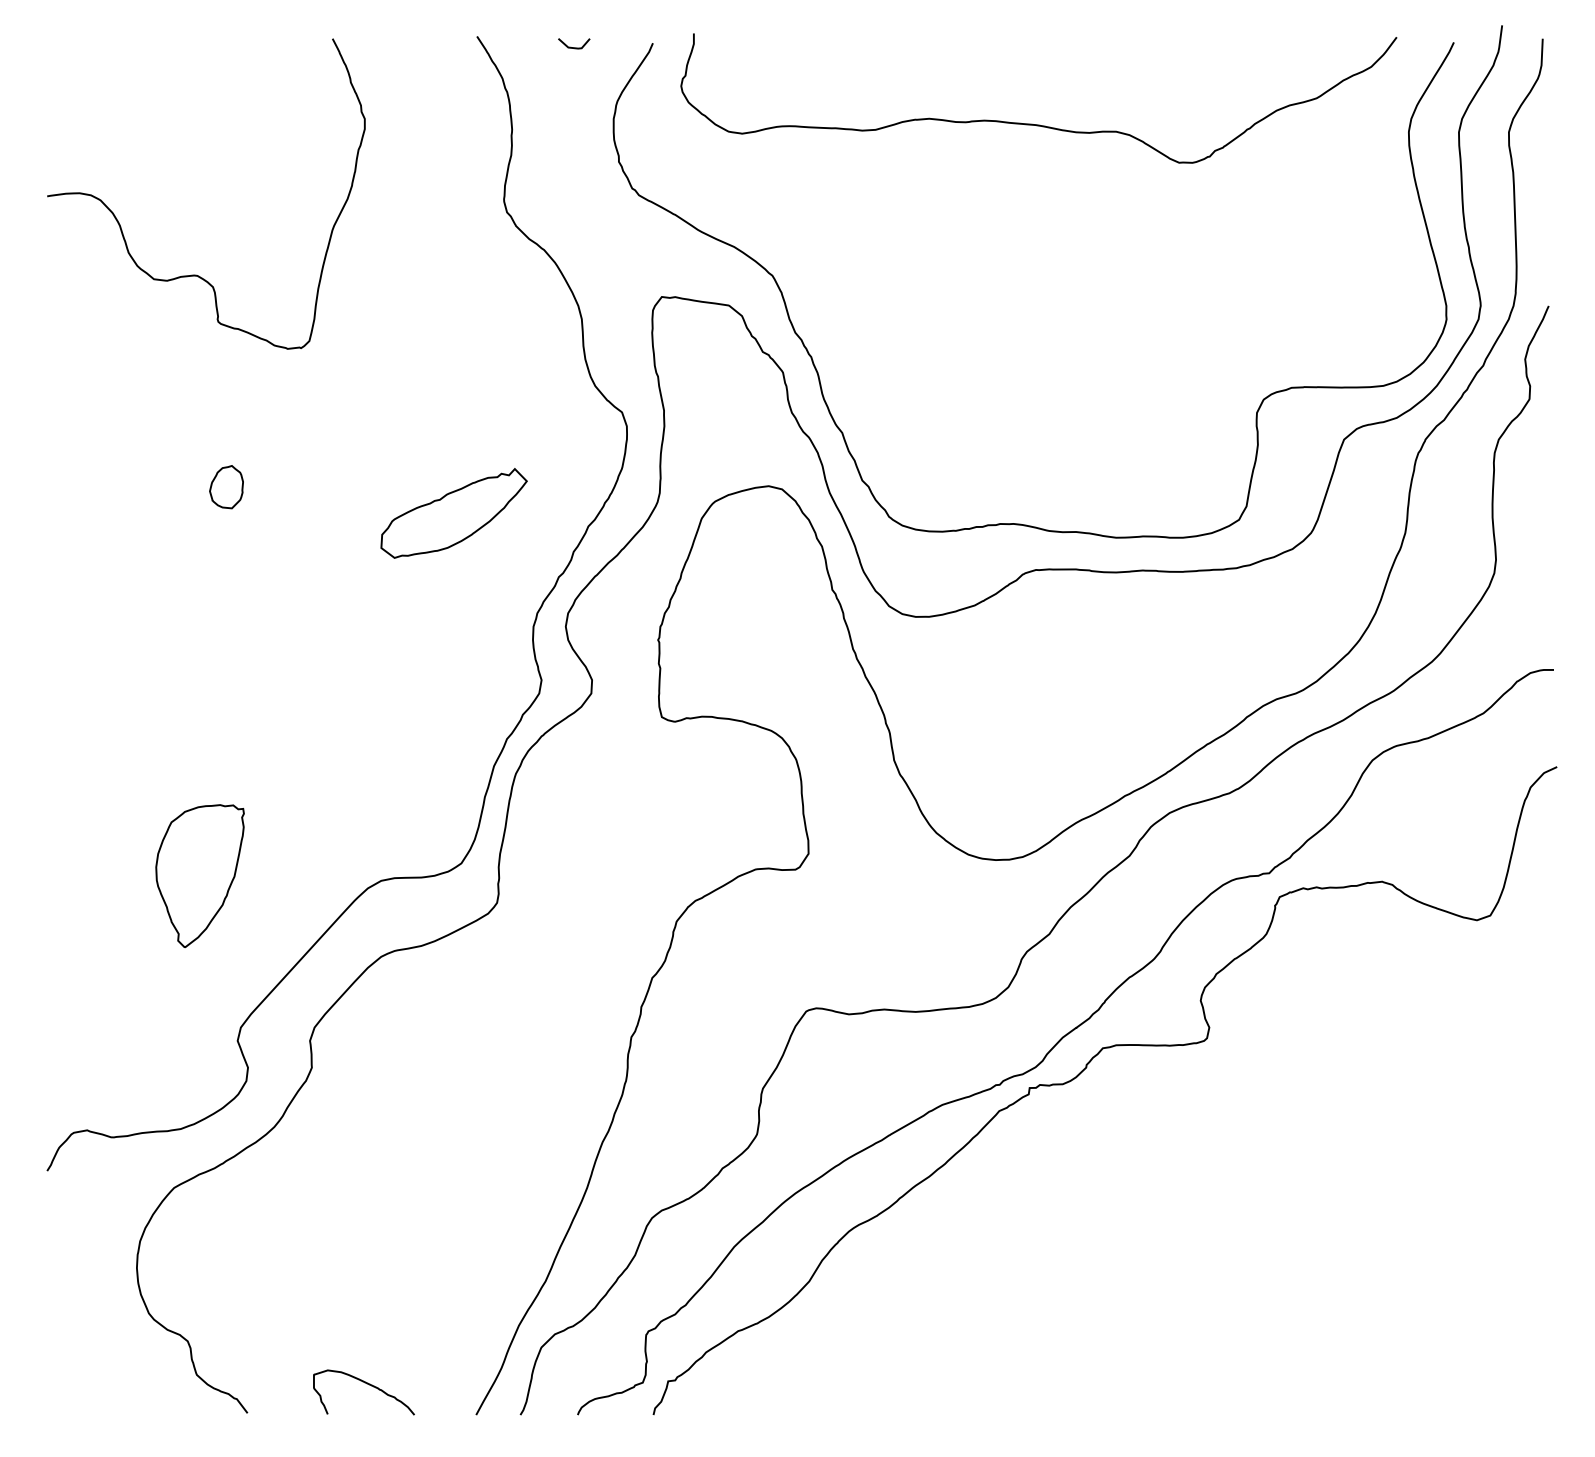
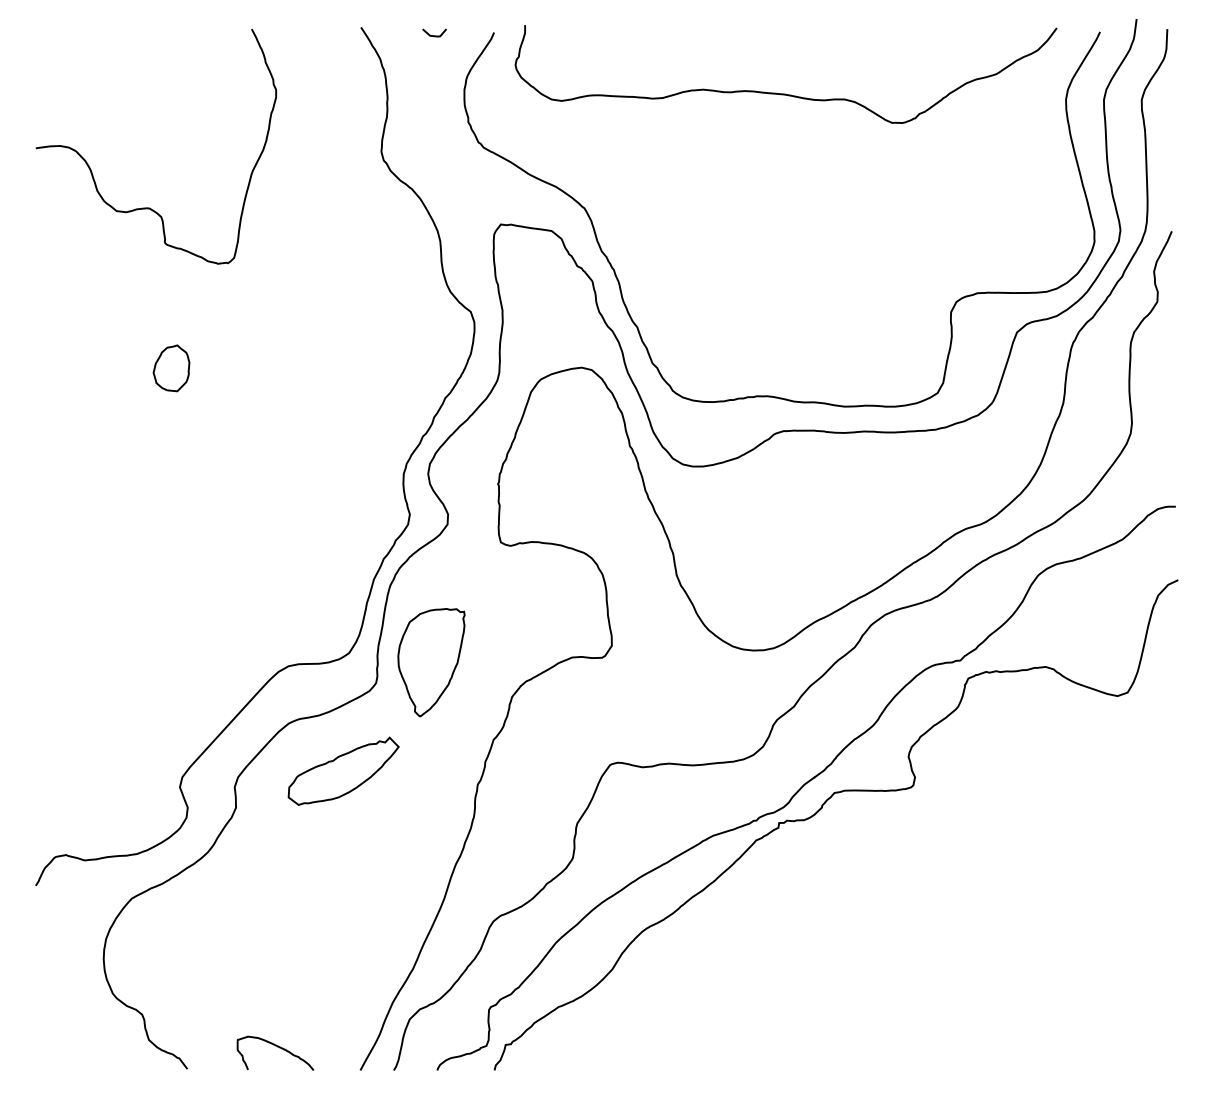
part: (226, 487) -> (171, 368), size x1.43
part: (453, 512) -> (343, 770), moved
part: (200, 875) -> (431, 662), moved

